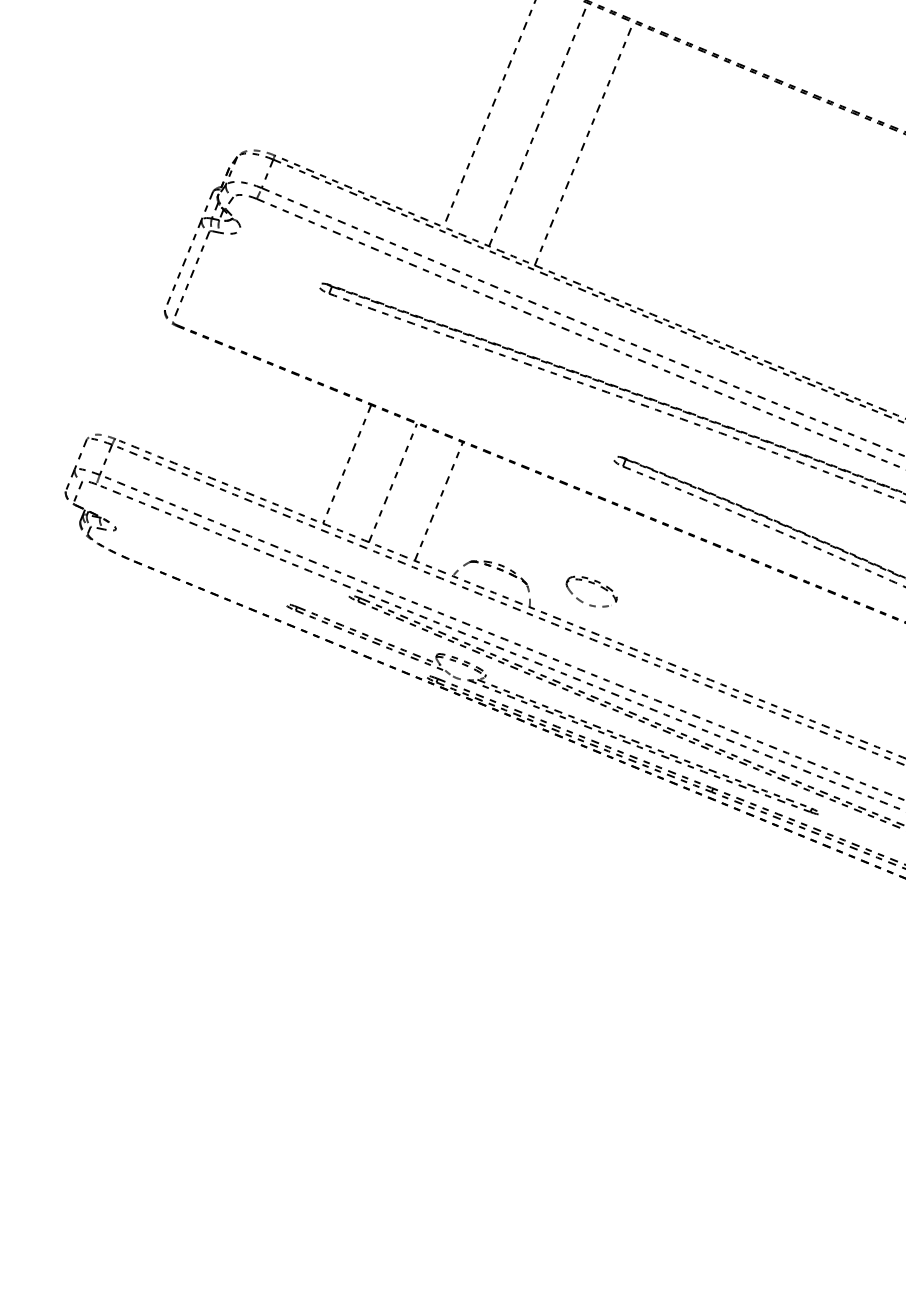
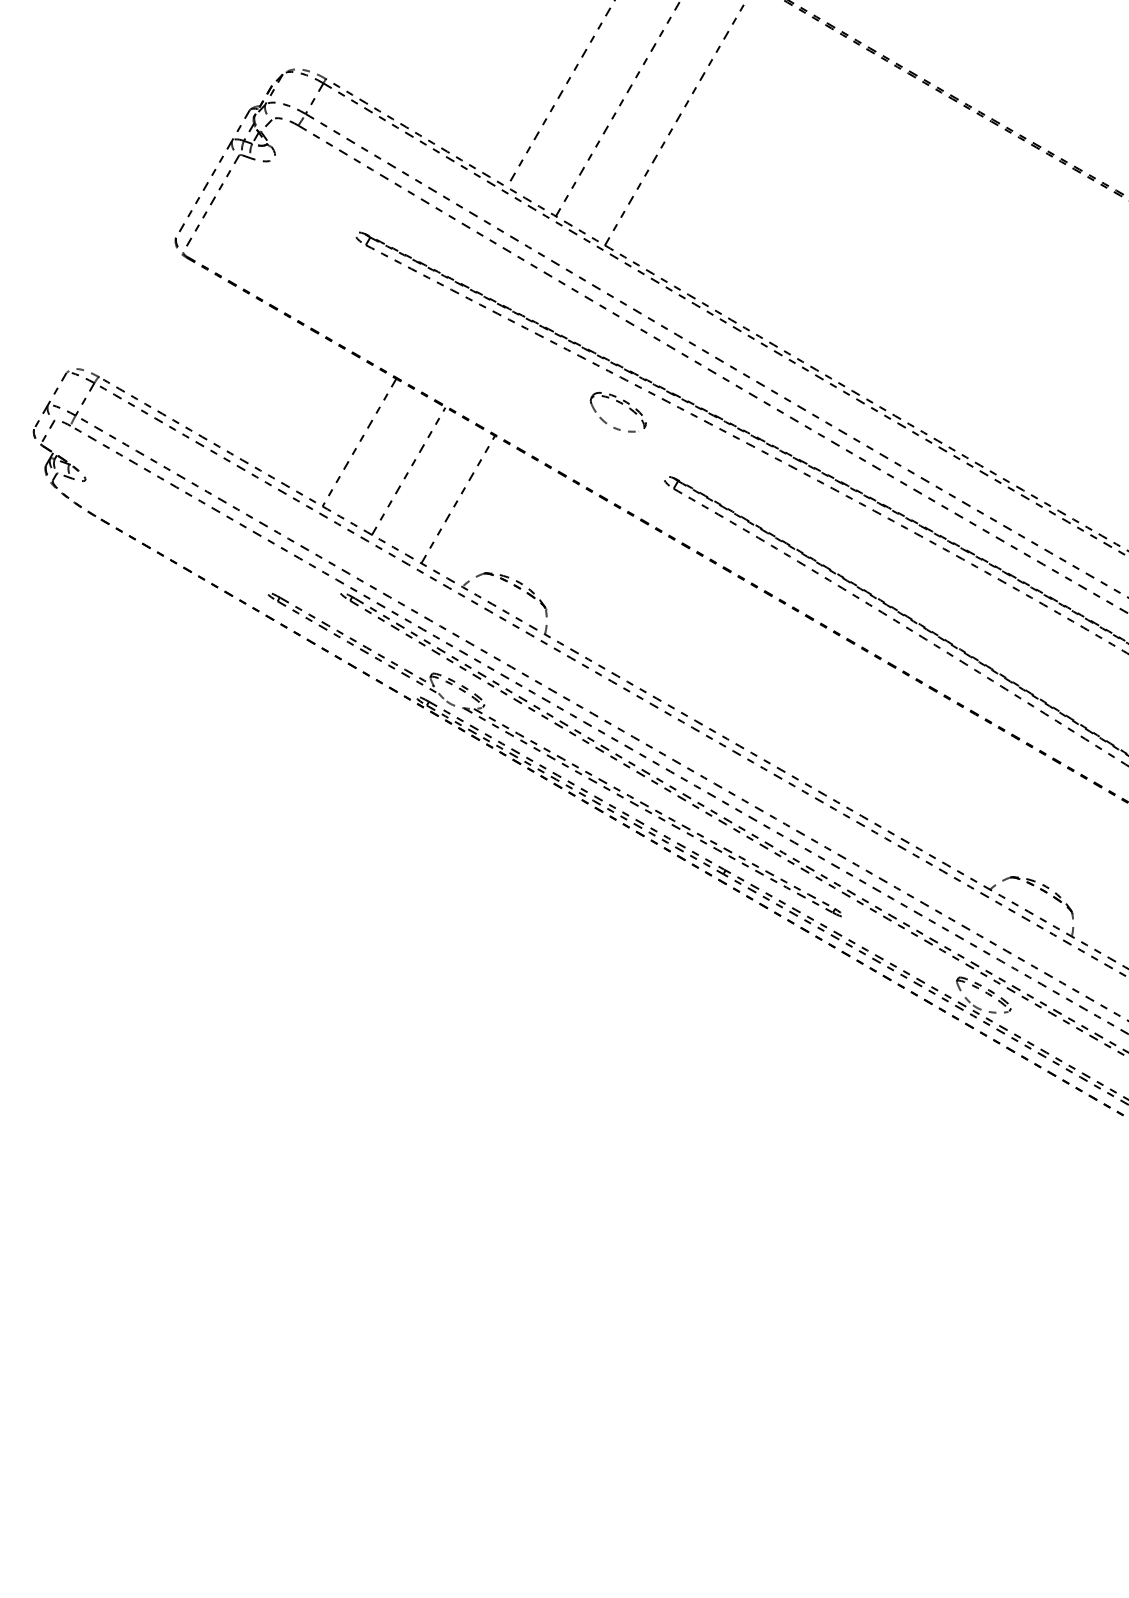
part: (593, 584) -> (621, 404), moved

